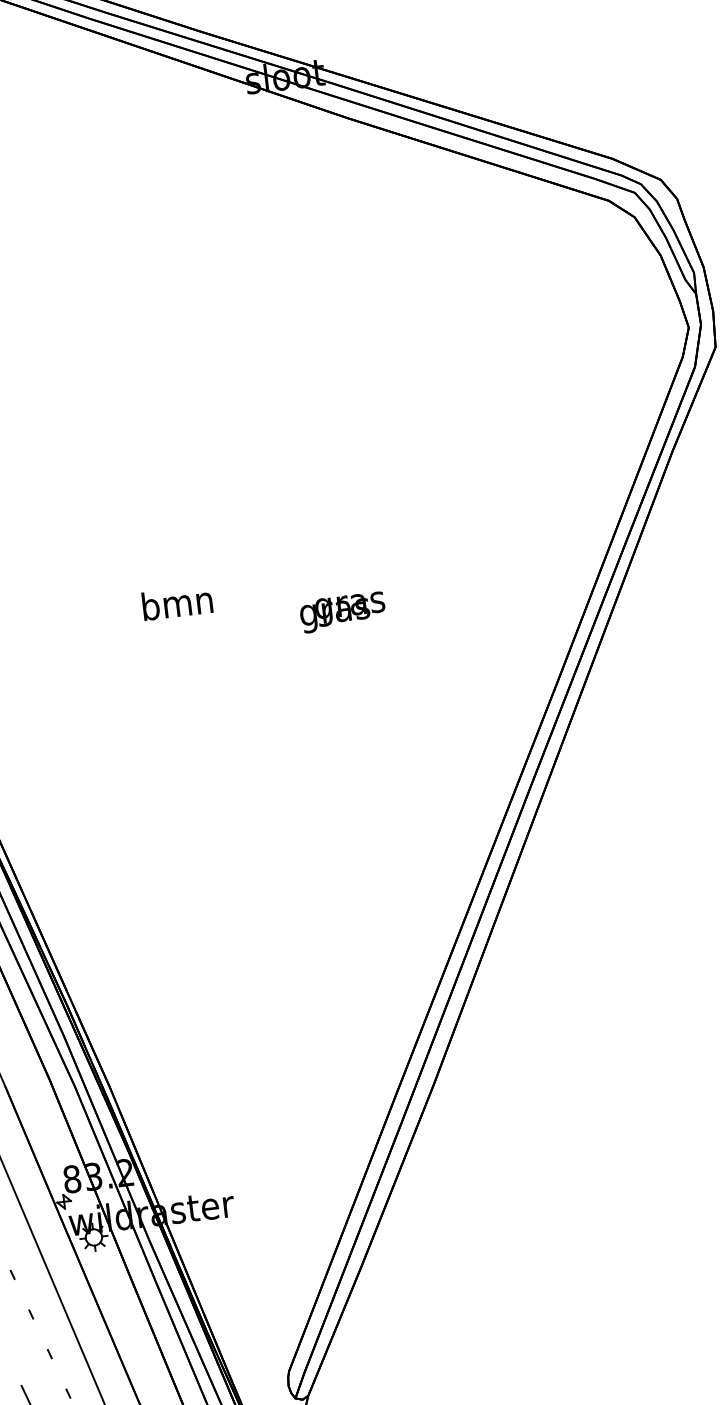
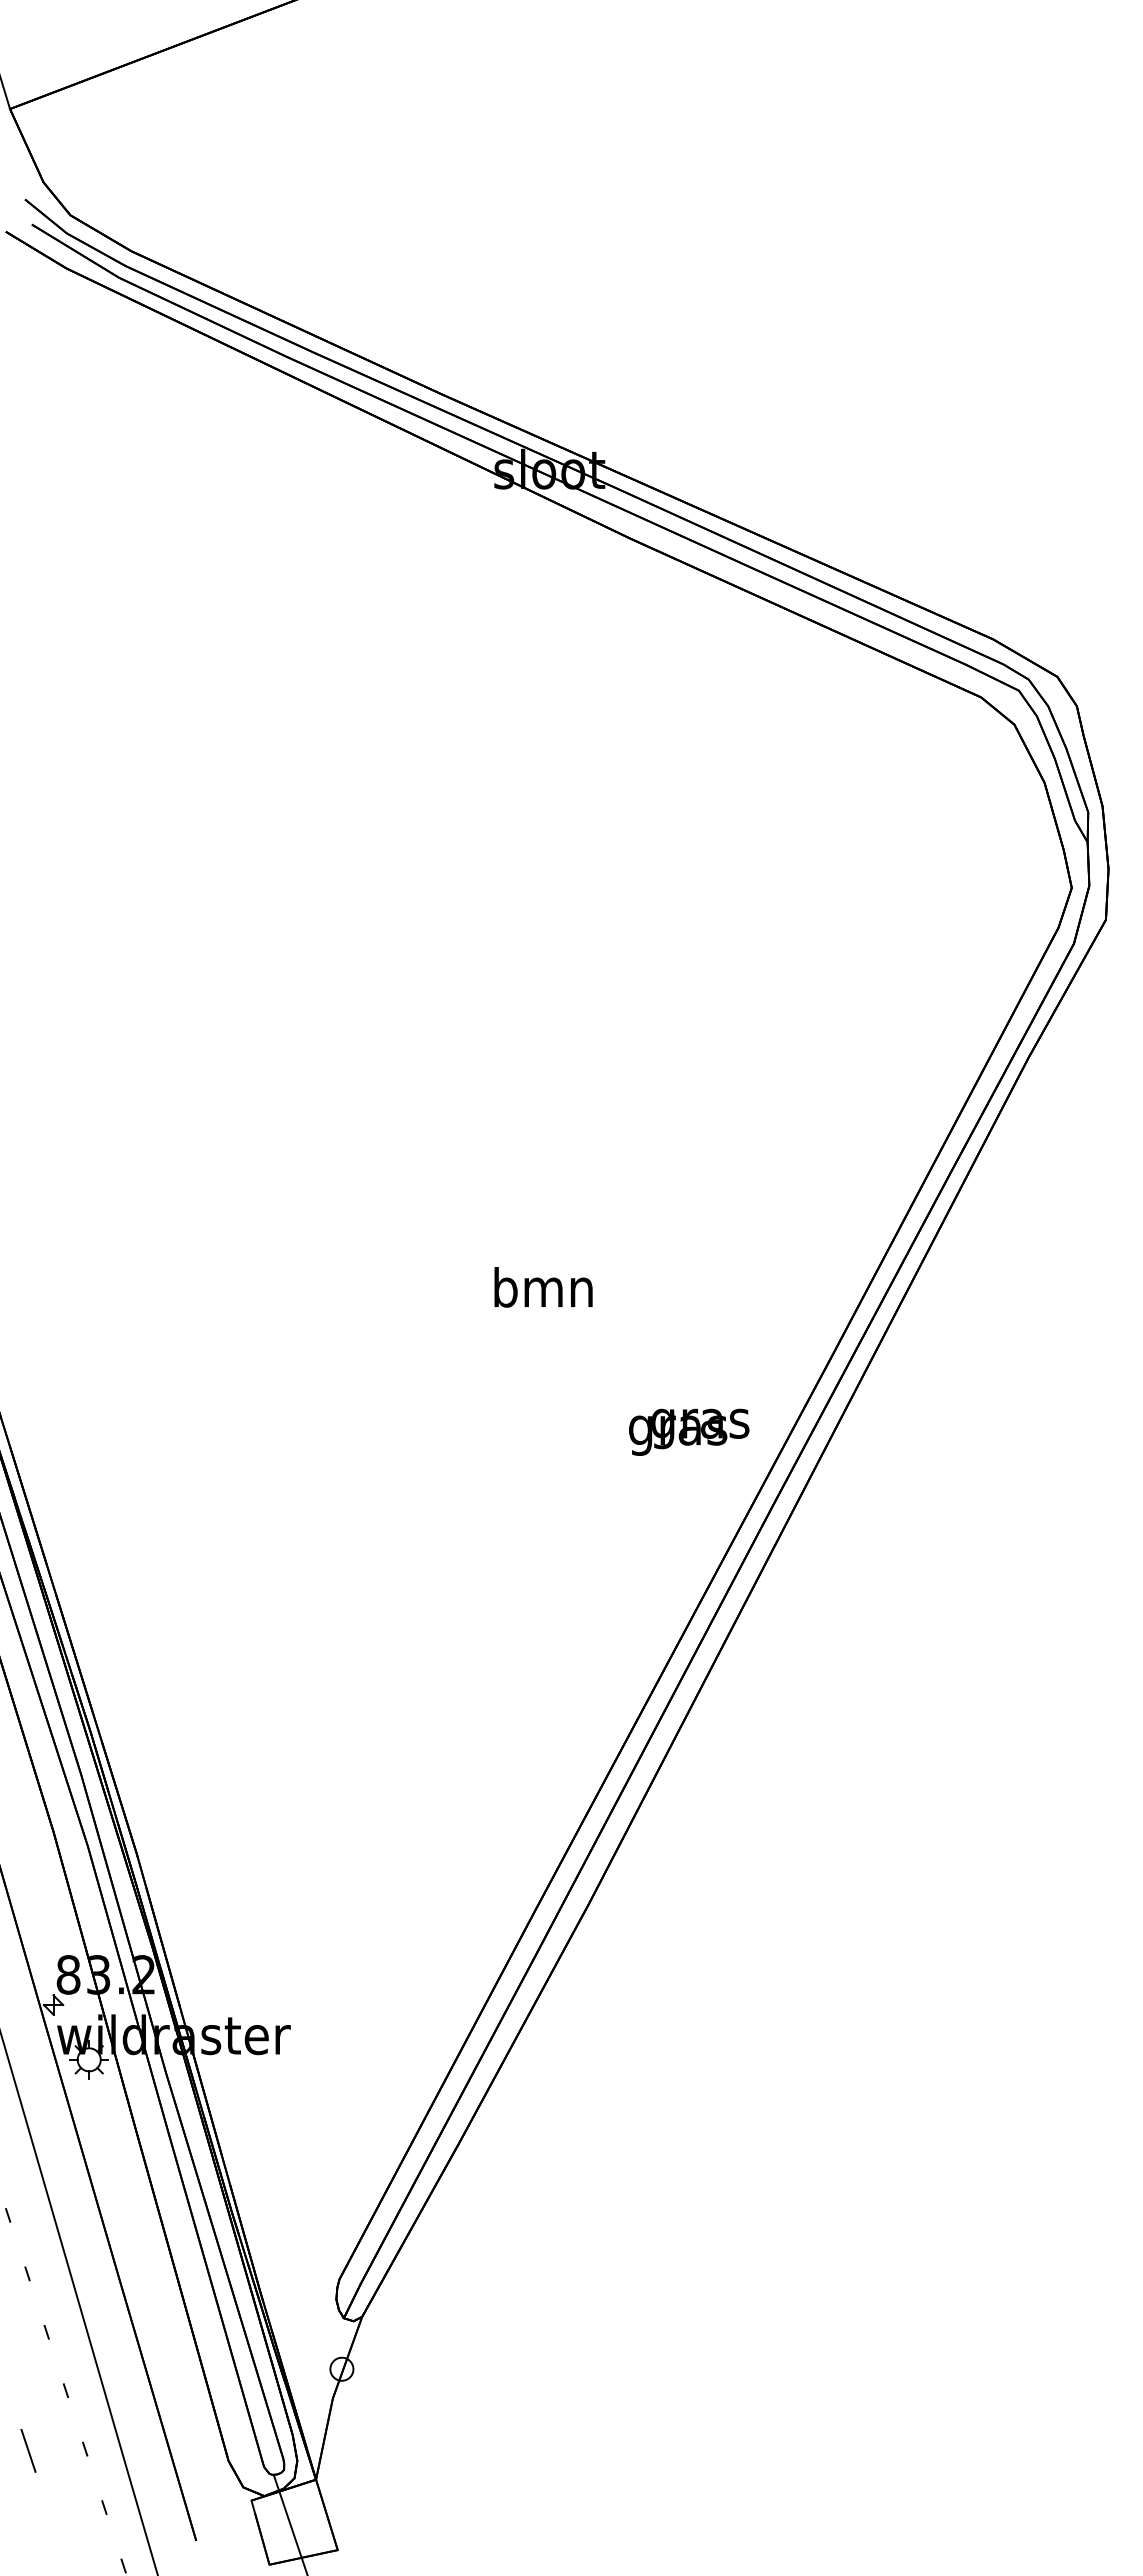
text: (177, 603) -> (543, 1287), moved
text: (343, 611) -> (689, 1431), moved

